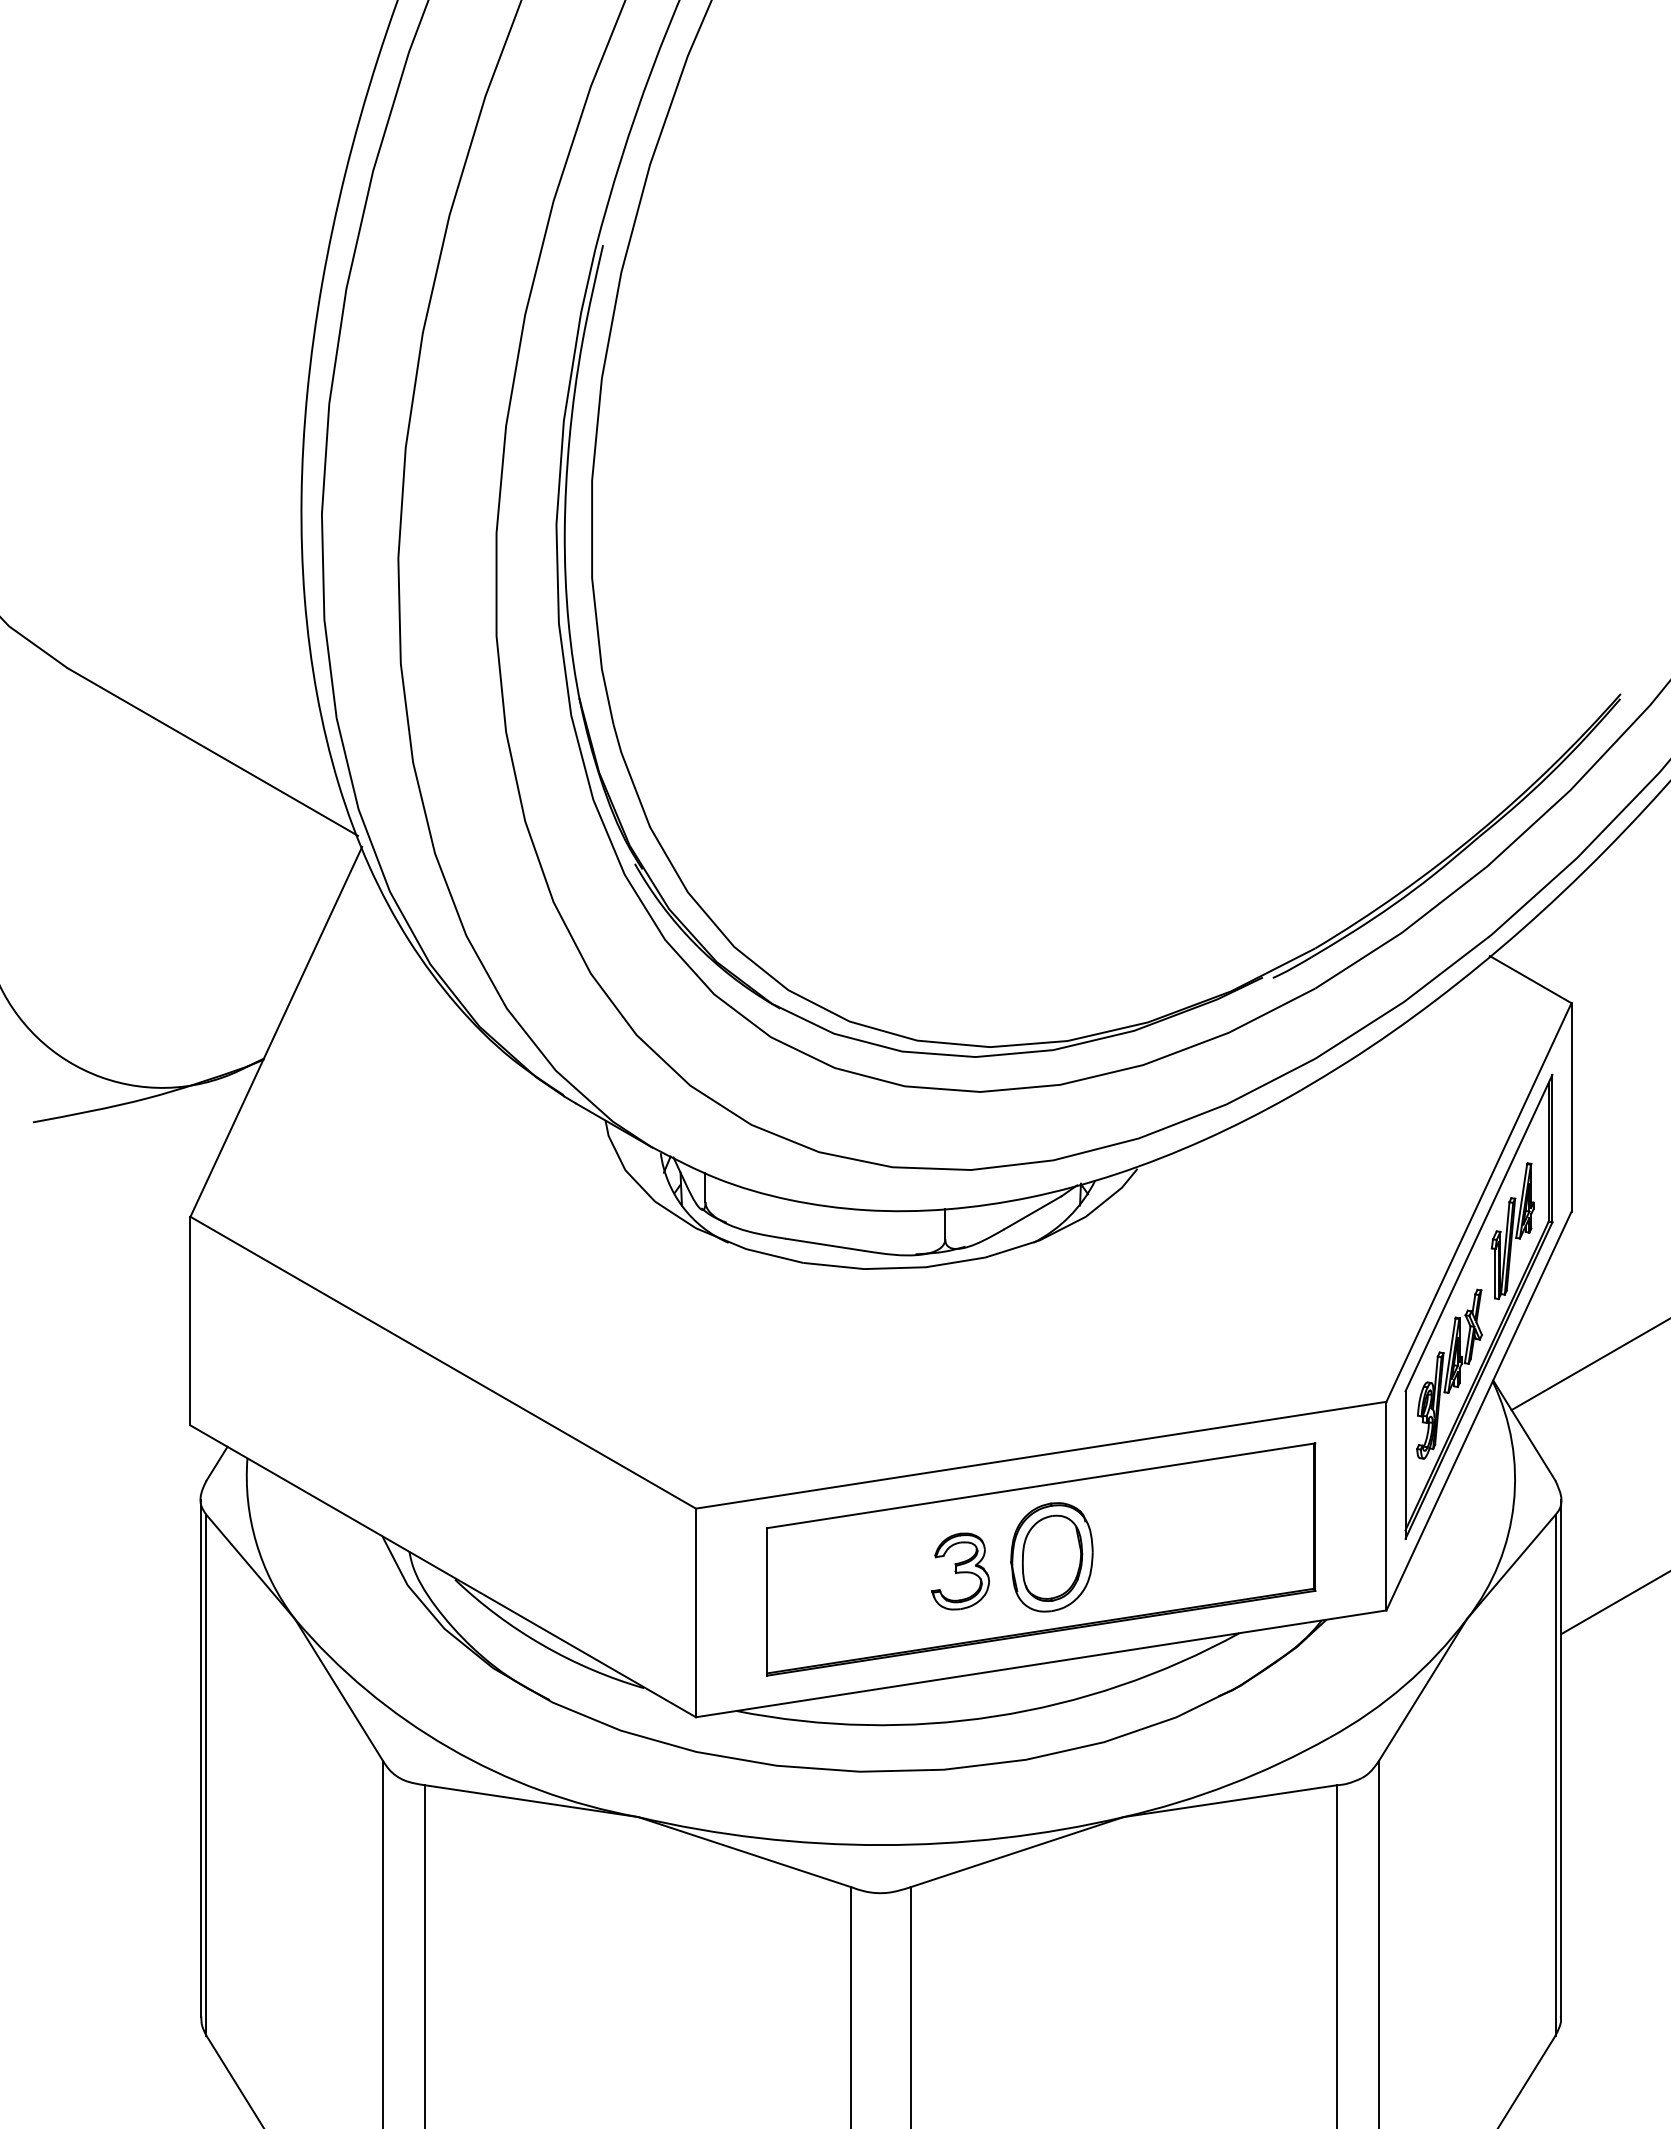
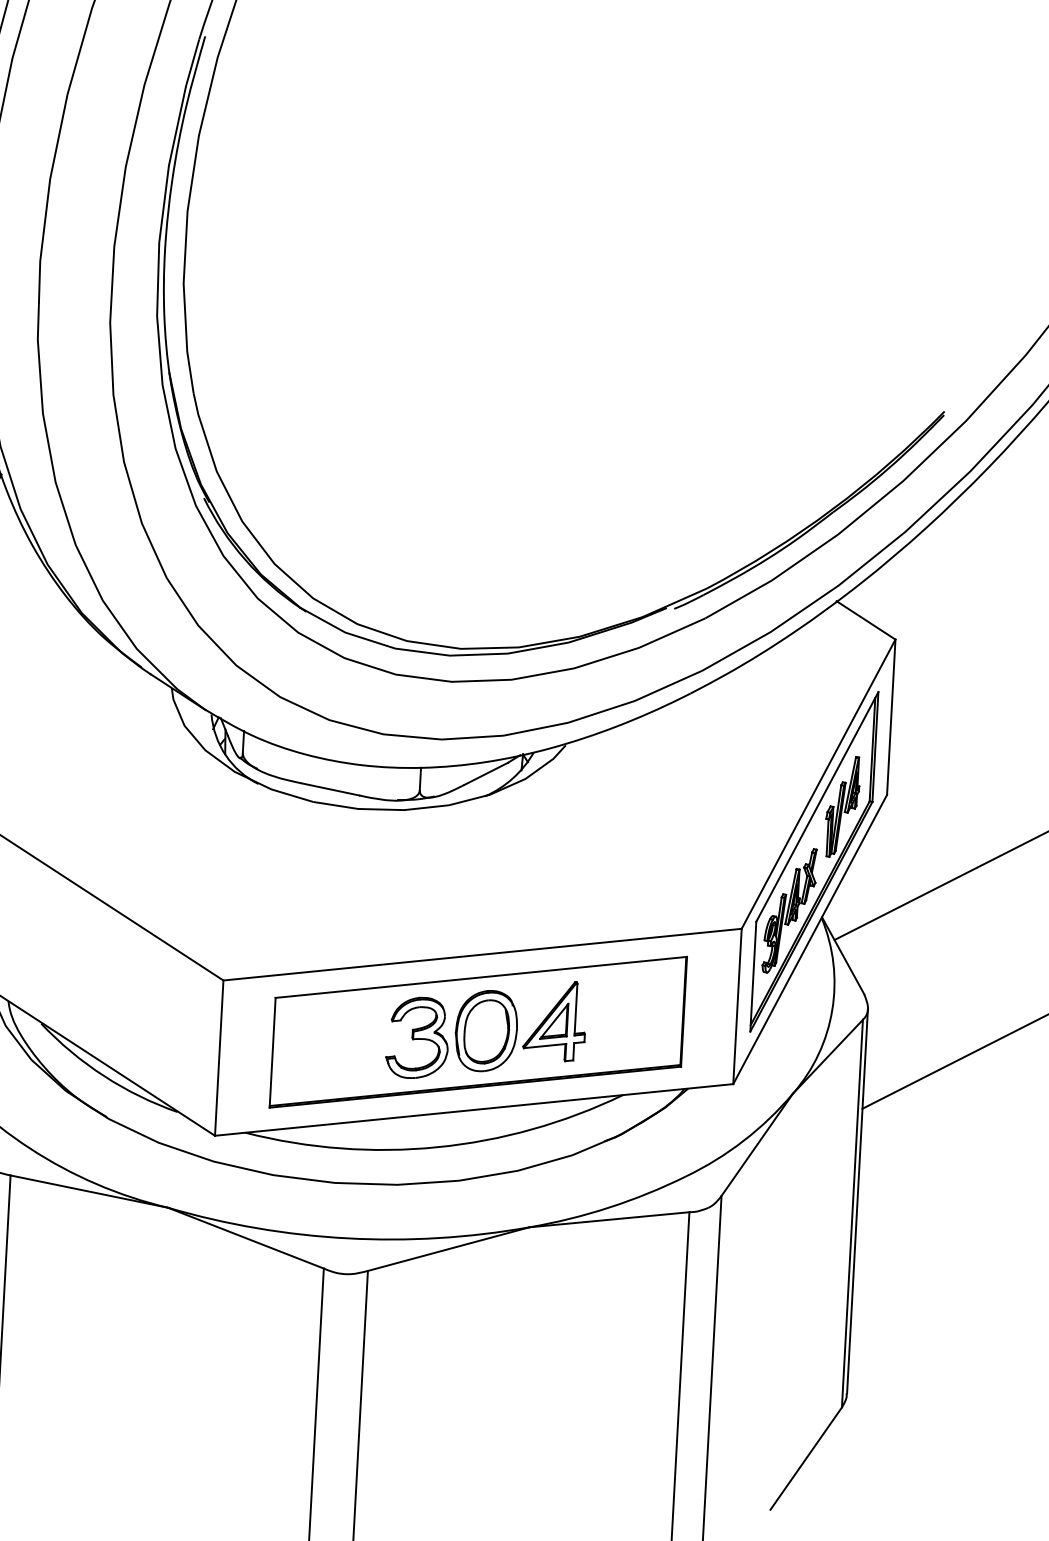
part: (1143, 1538) -> (555, 1020), added
part: (960, 1571) -> (417, 1037), size x1.43

